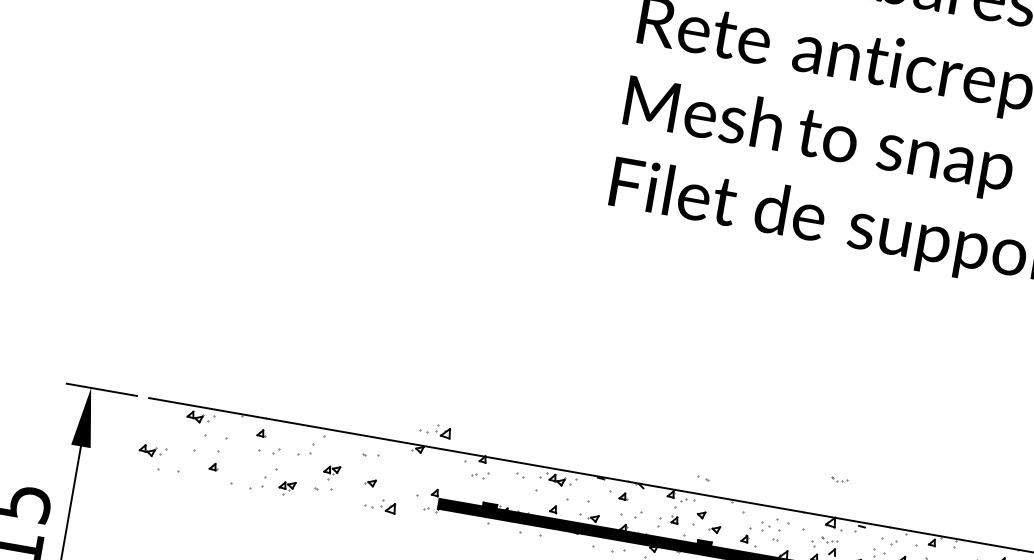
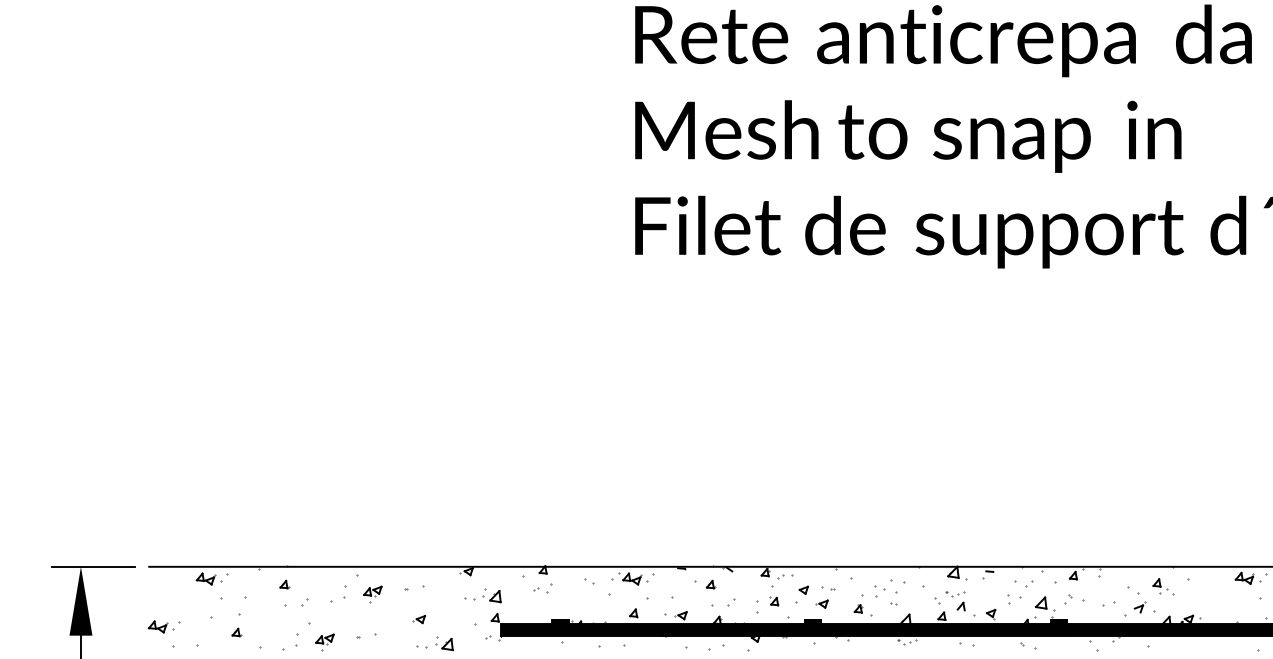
part: (435, 430) -> (482, 595), moved
part: (331, 472) -> (372, 594), moved
part: (703, 478) -> (828, 588), moved
part: (840, 480) -> (955, 523), removed

